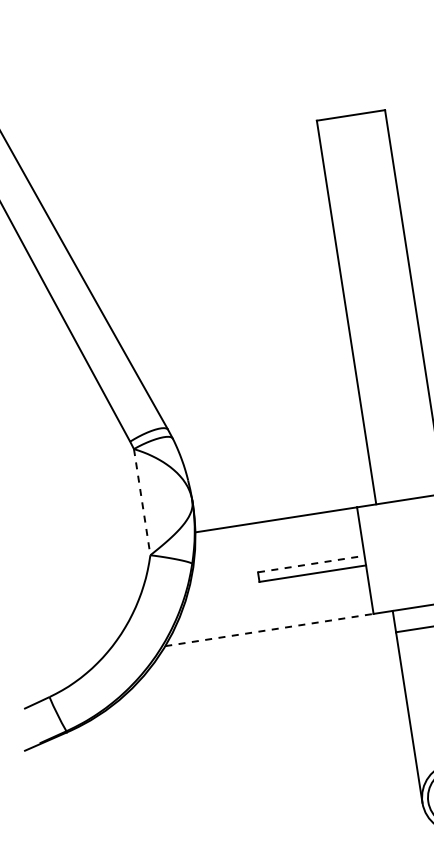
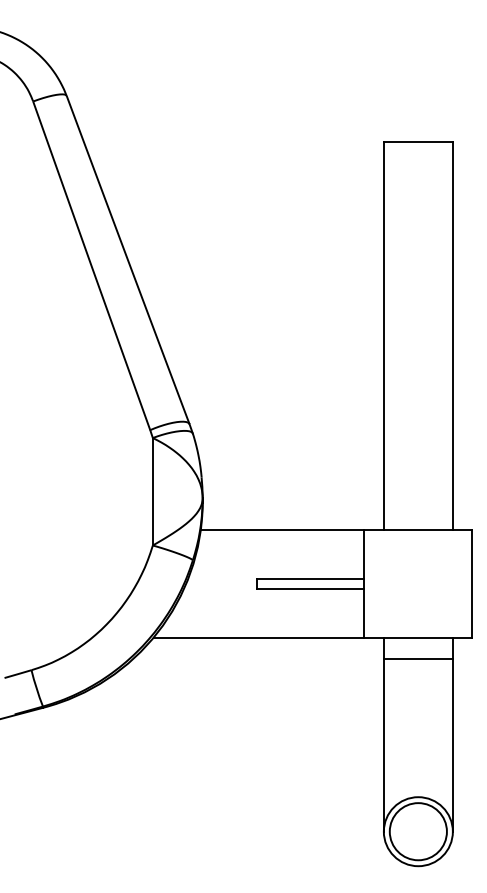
line: (141, 501) -> (152, 491), dashed -> solid
line: (311, 563) -> (310, 578), dashed -> solid
line: (269, 629) -> (259, 637), dashed -> solid

